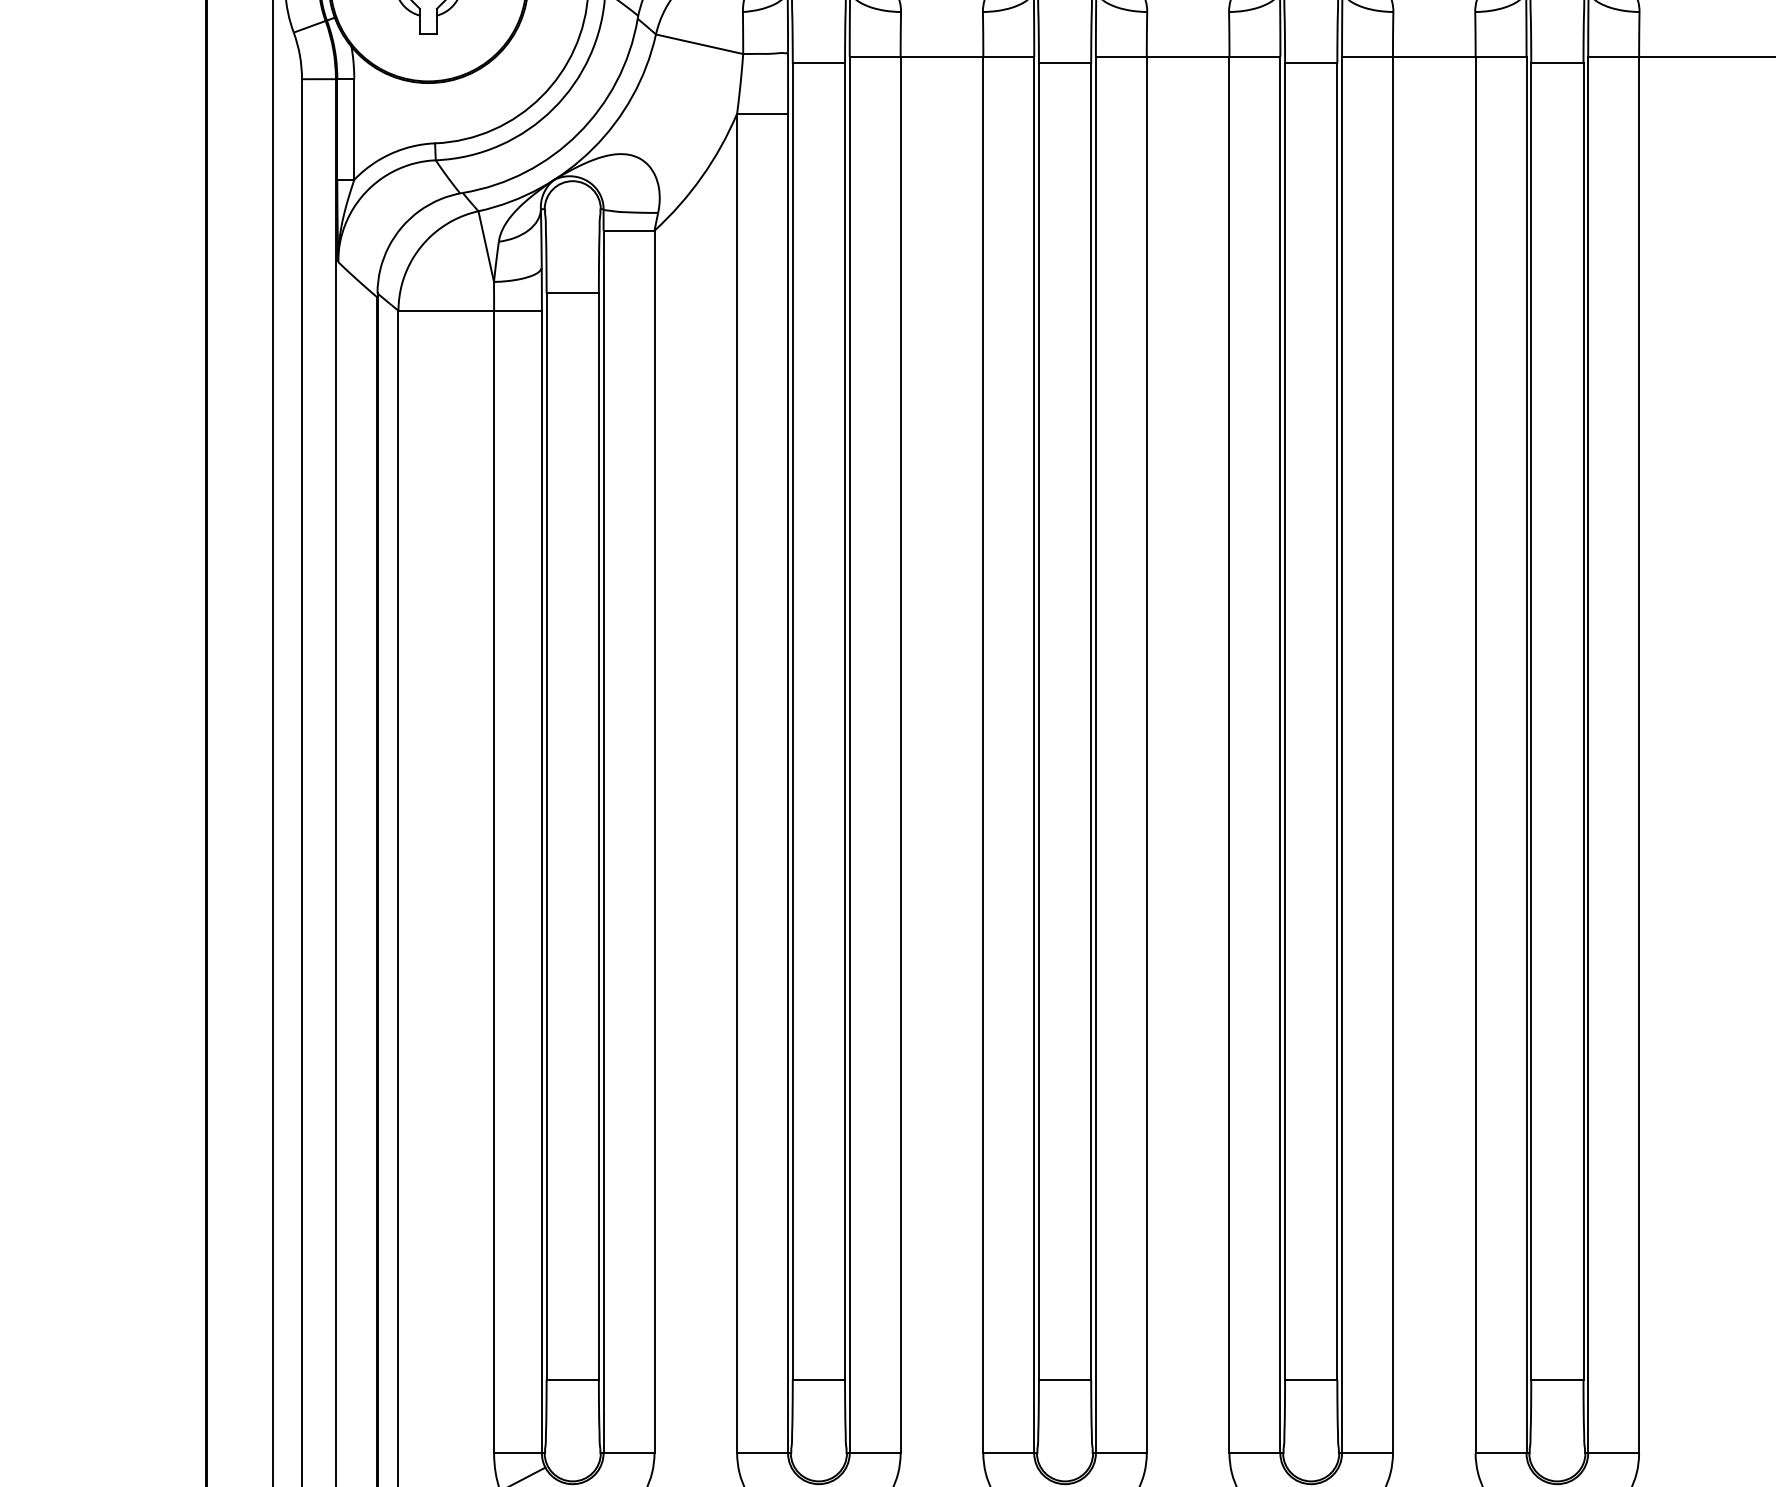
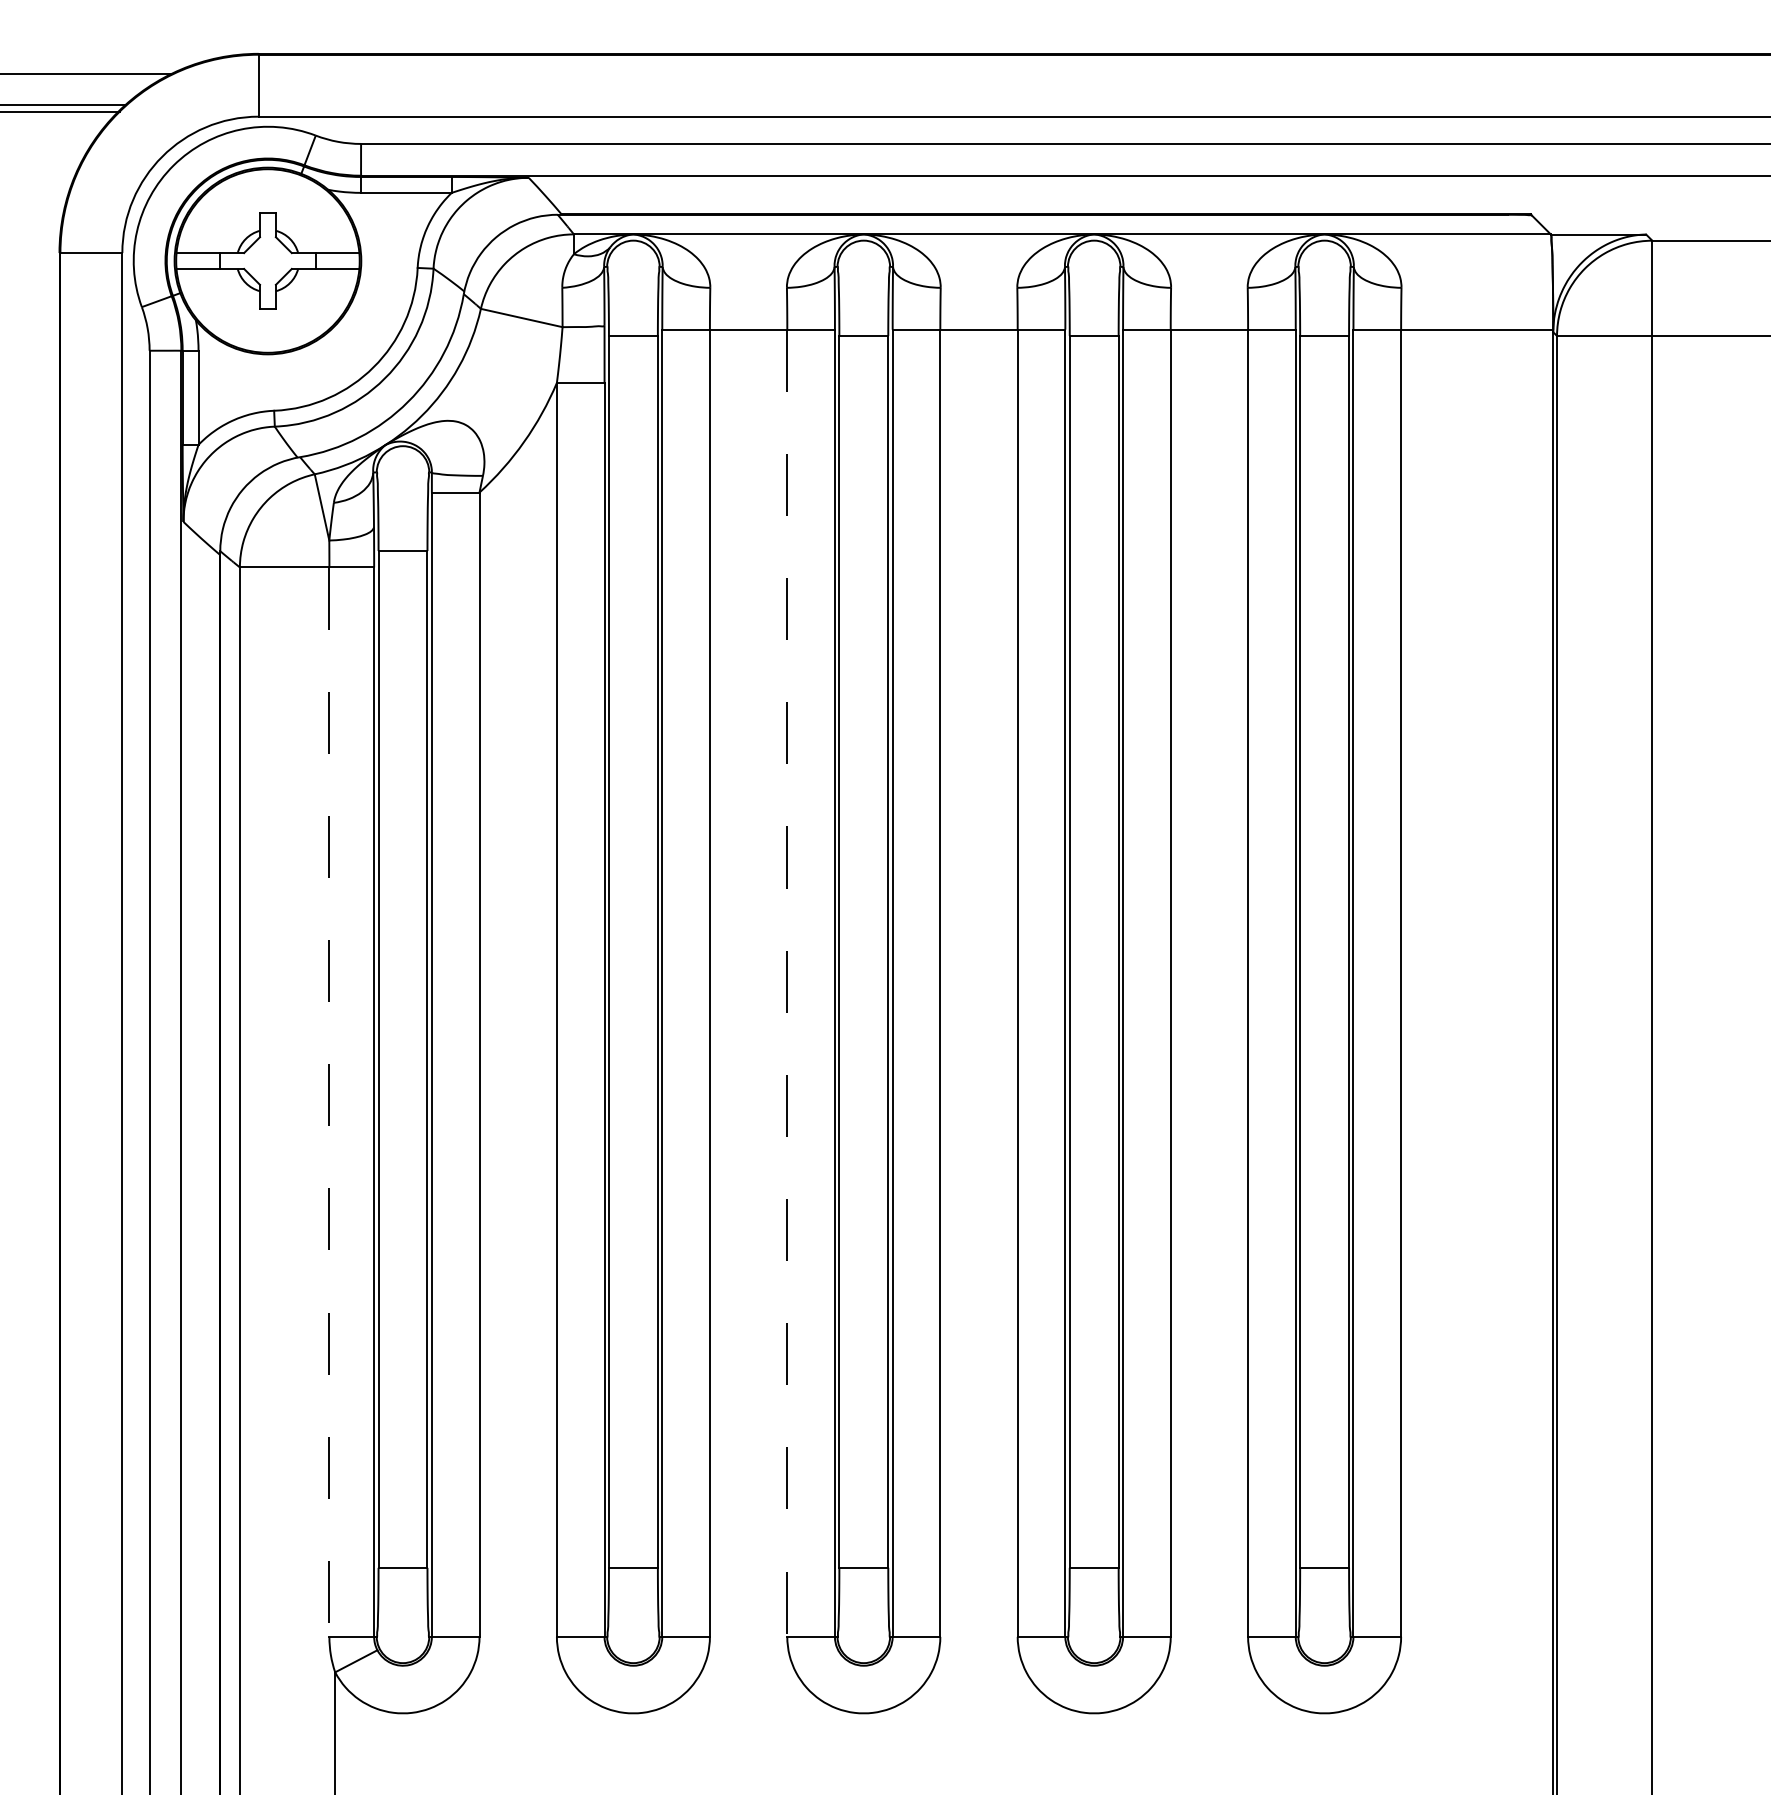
line: (983, 755) -> (787, 983), solid -> dashed
line: (494, 882) -> (329, 1102), solid -> dashed

